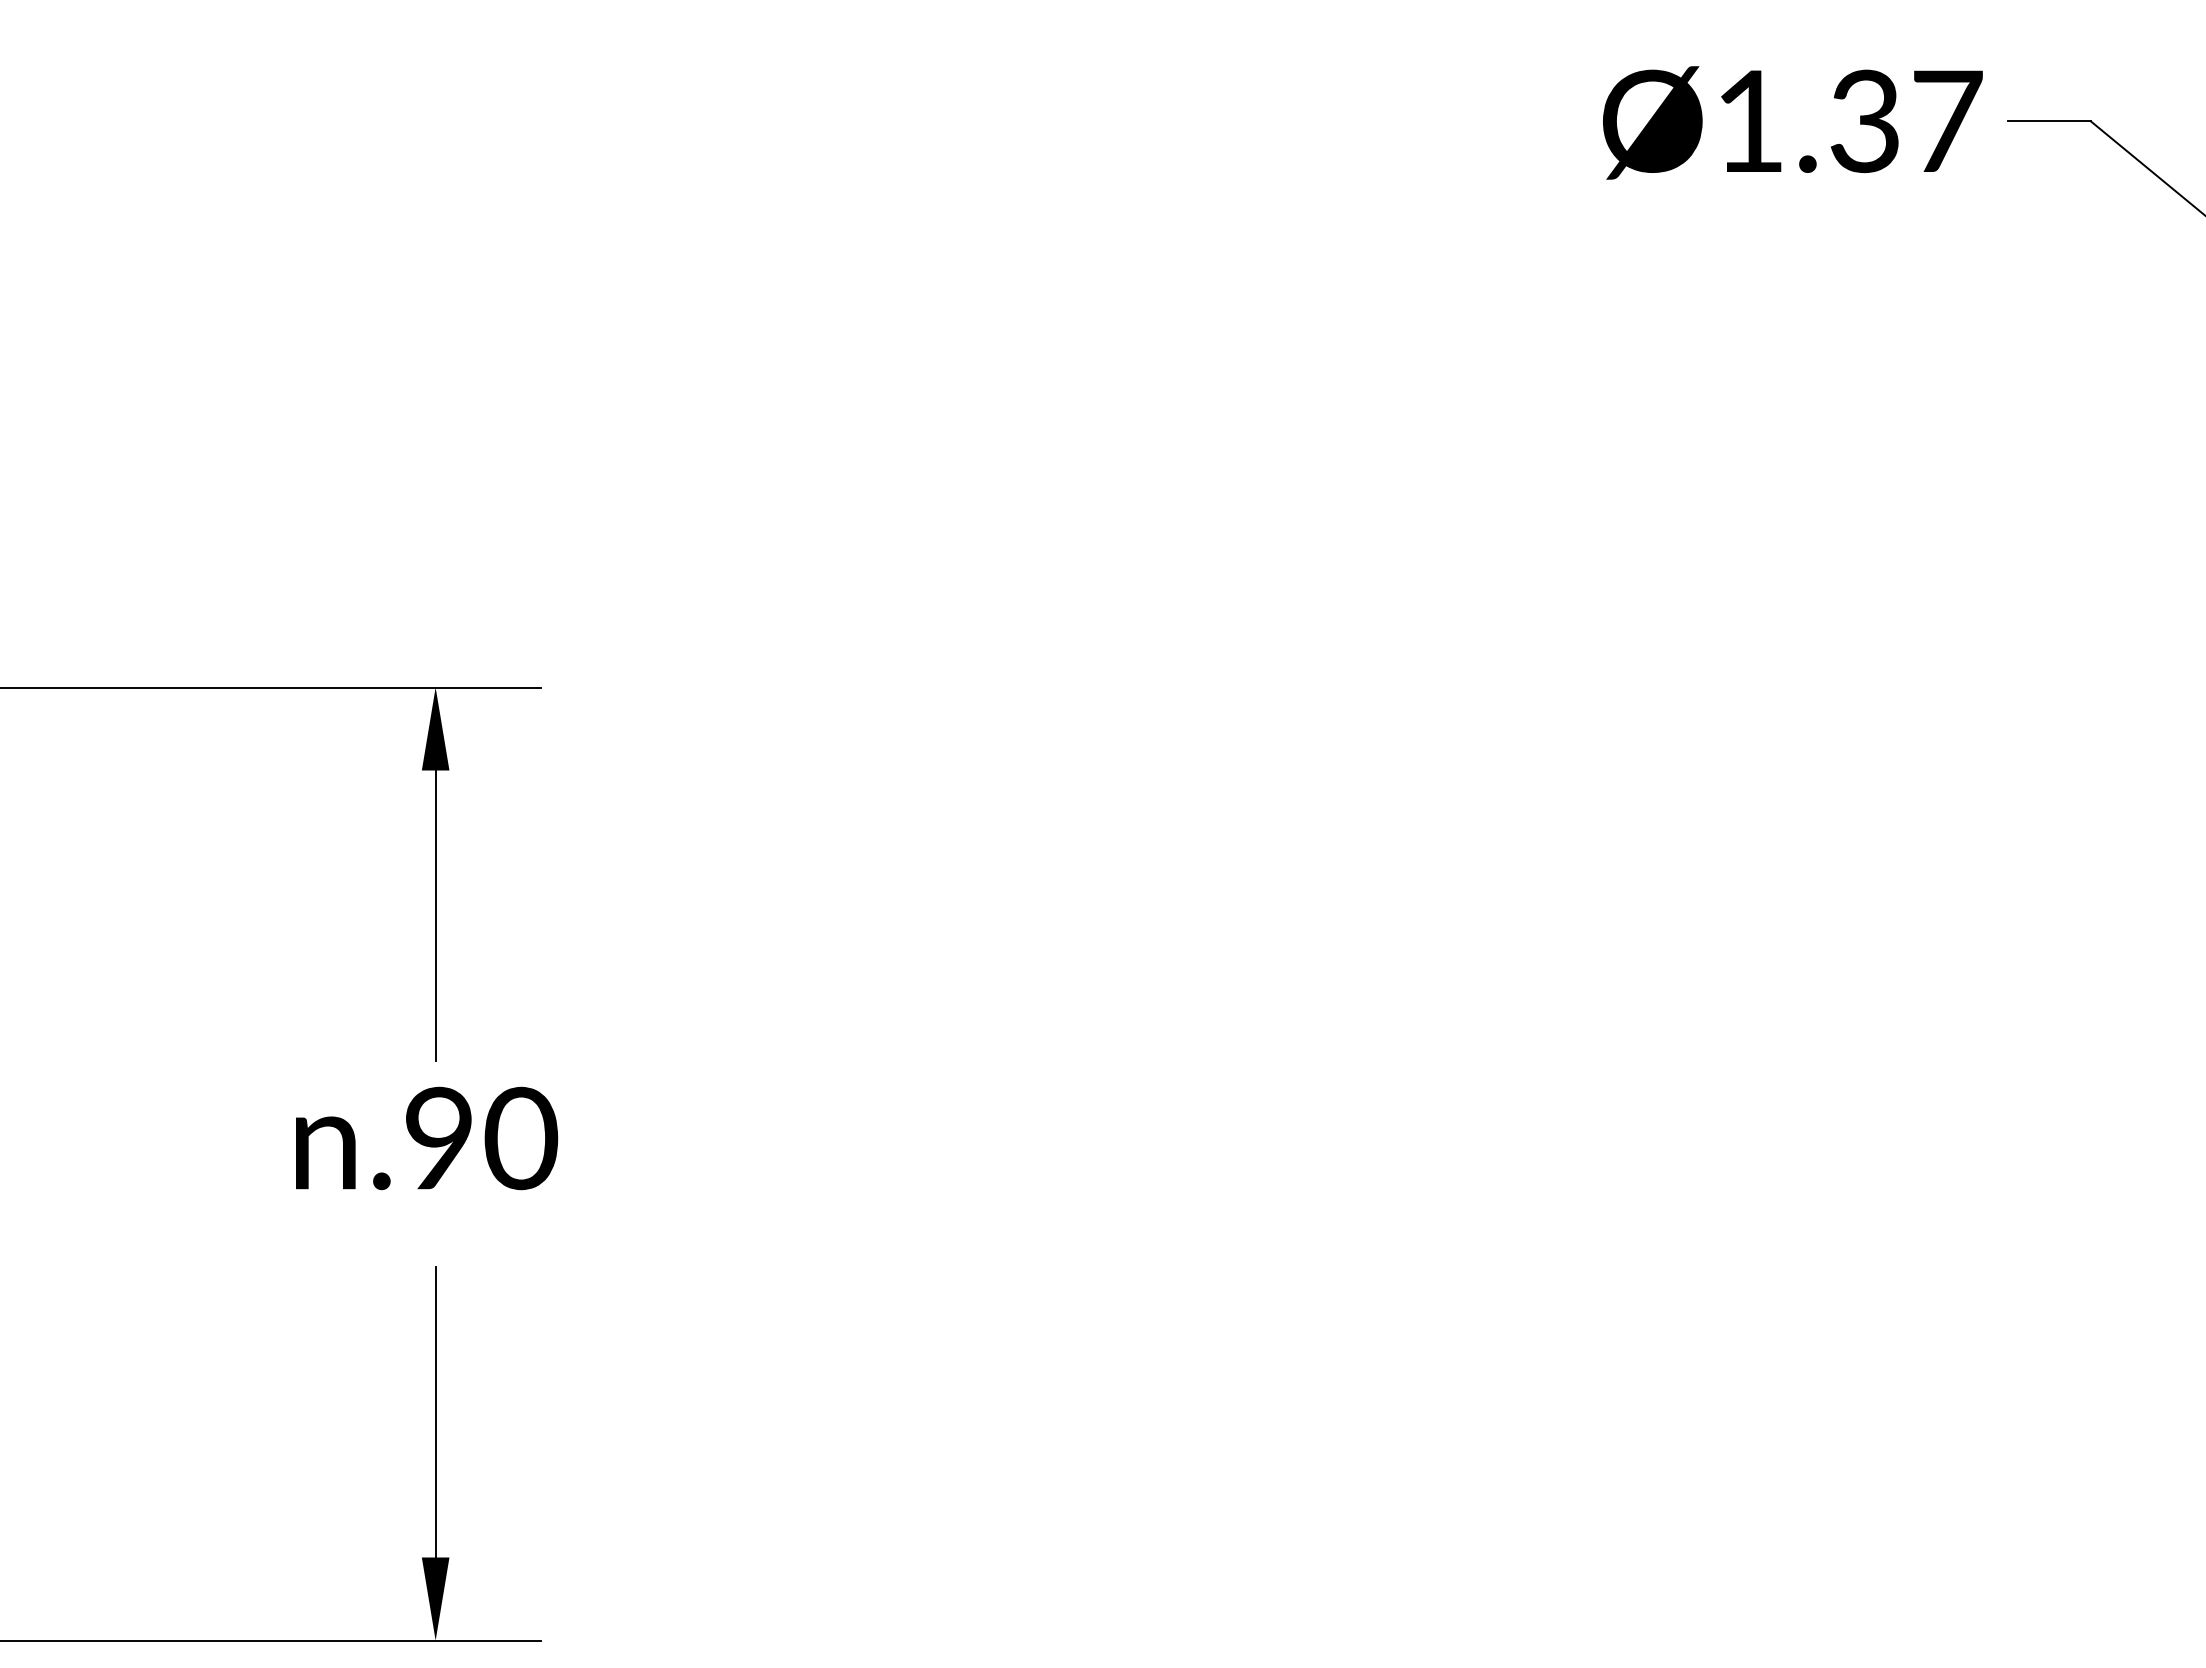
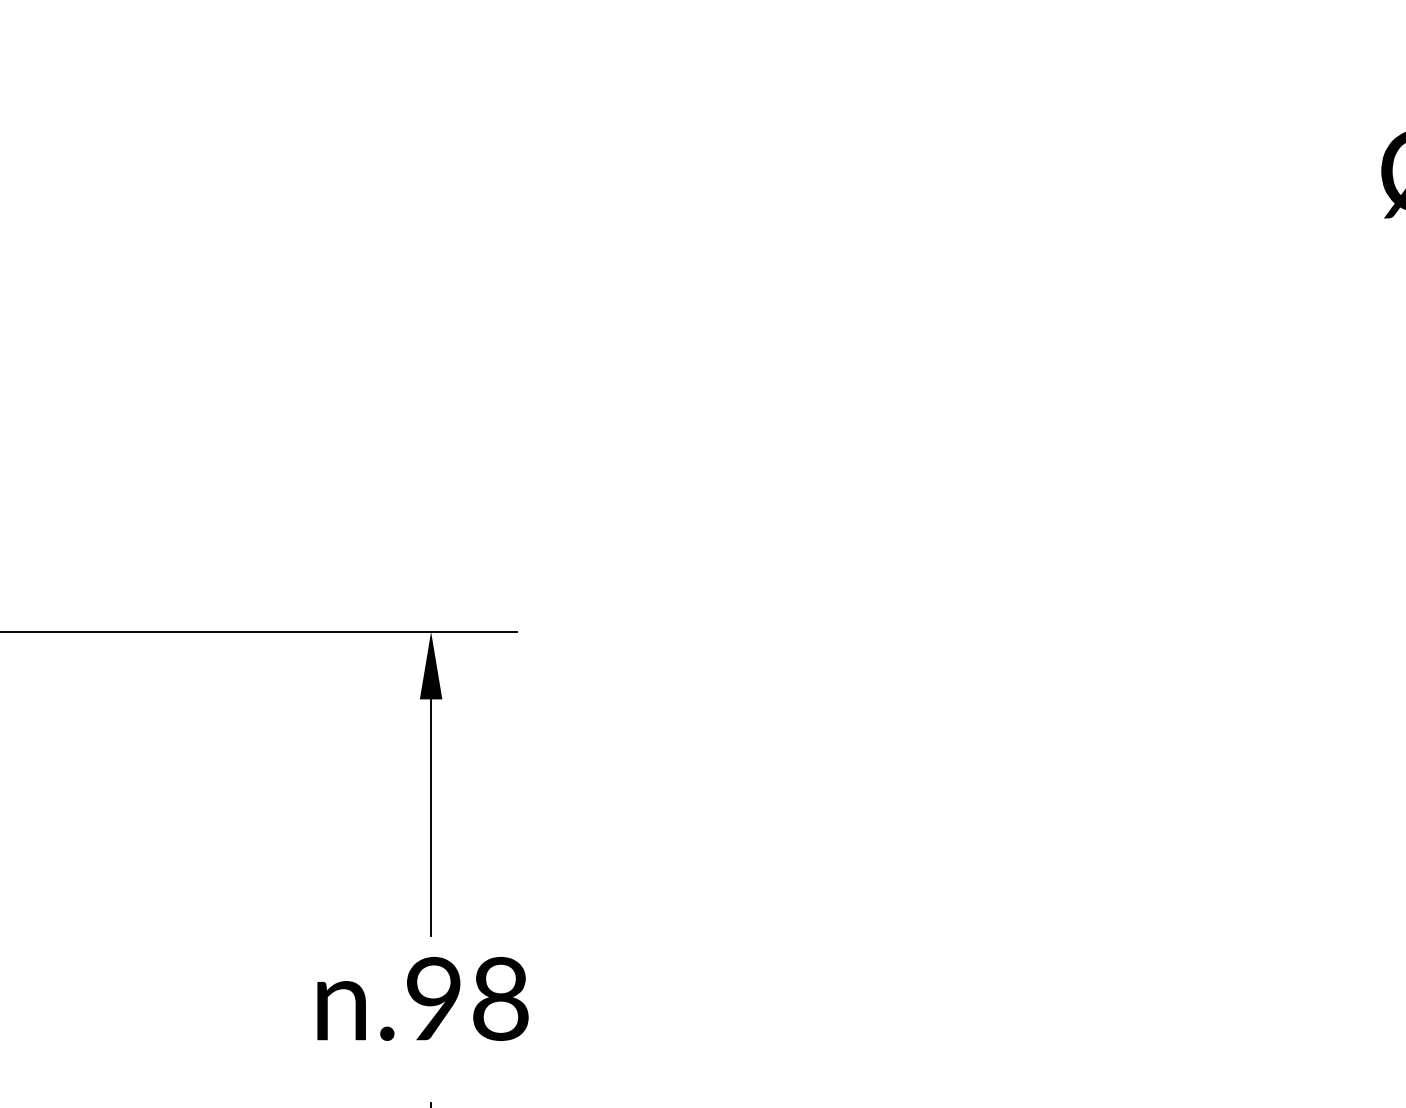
text: (521, 1138) -> (500, 998), .90 -> .98

